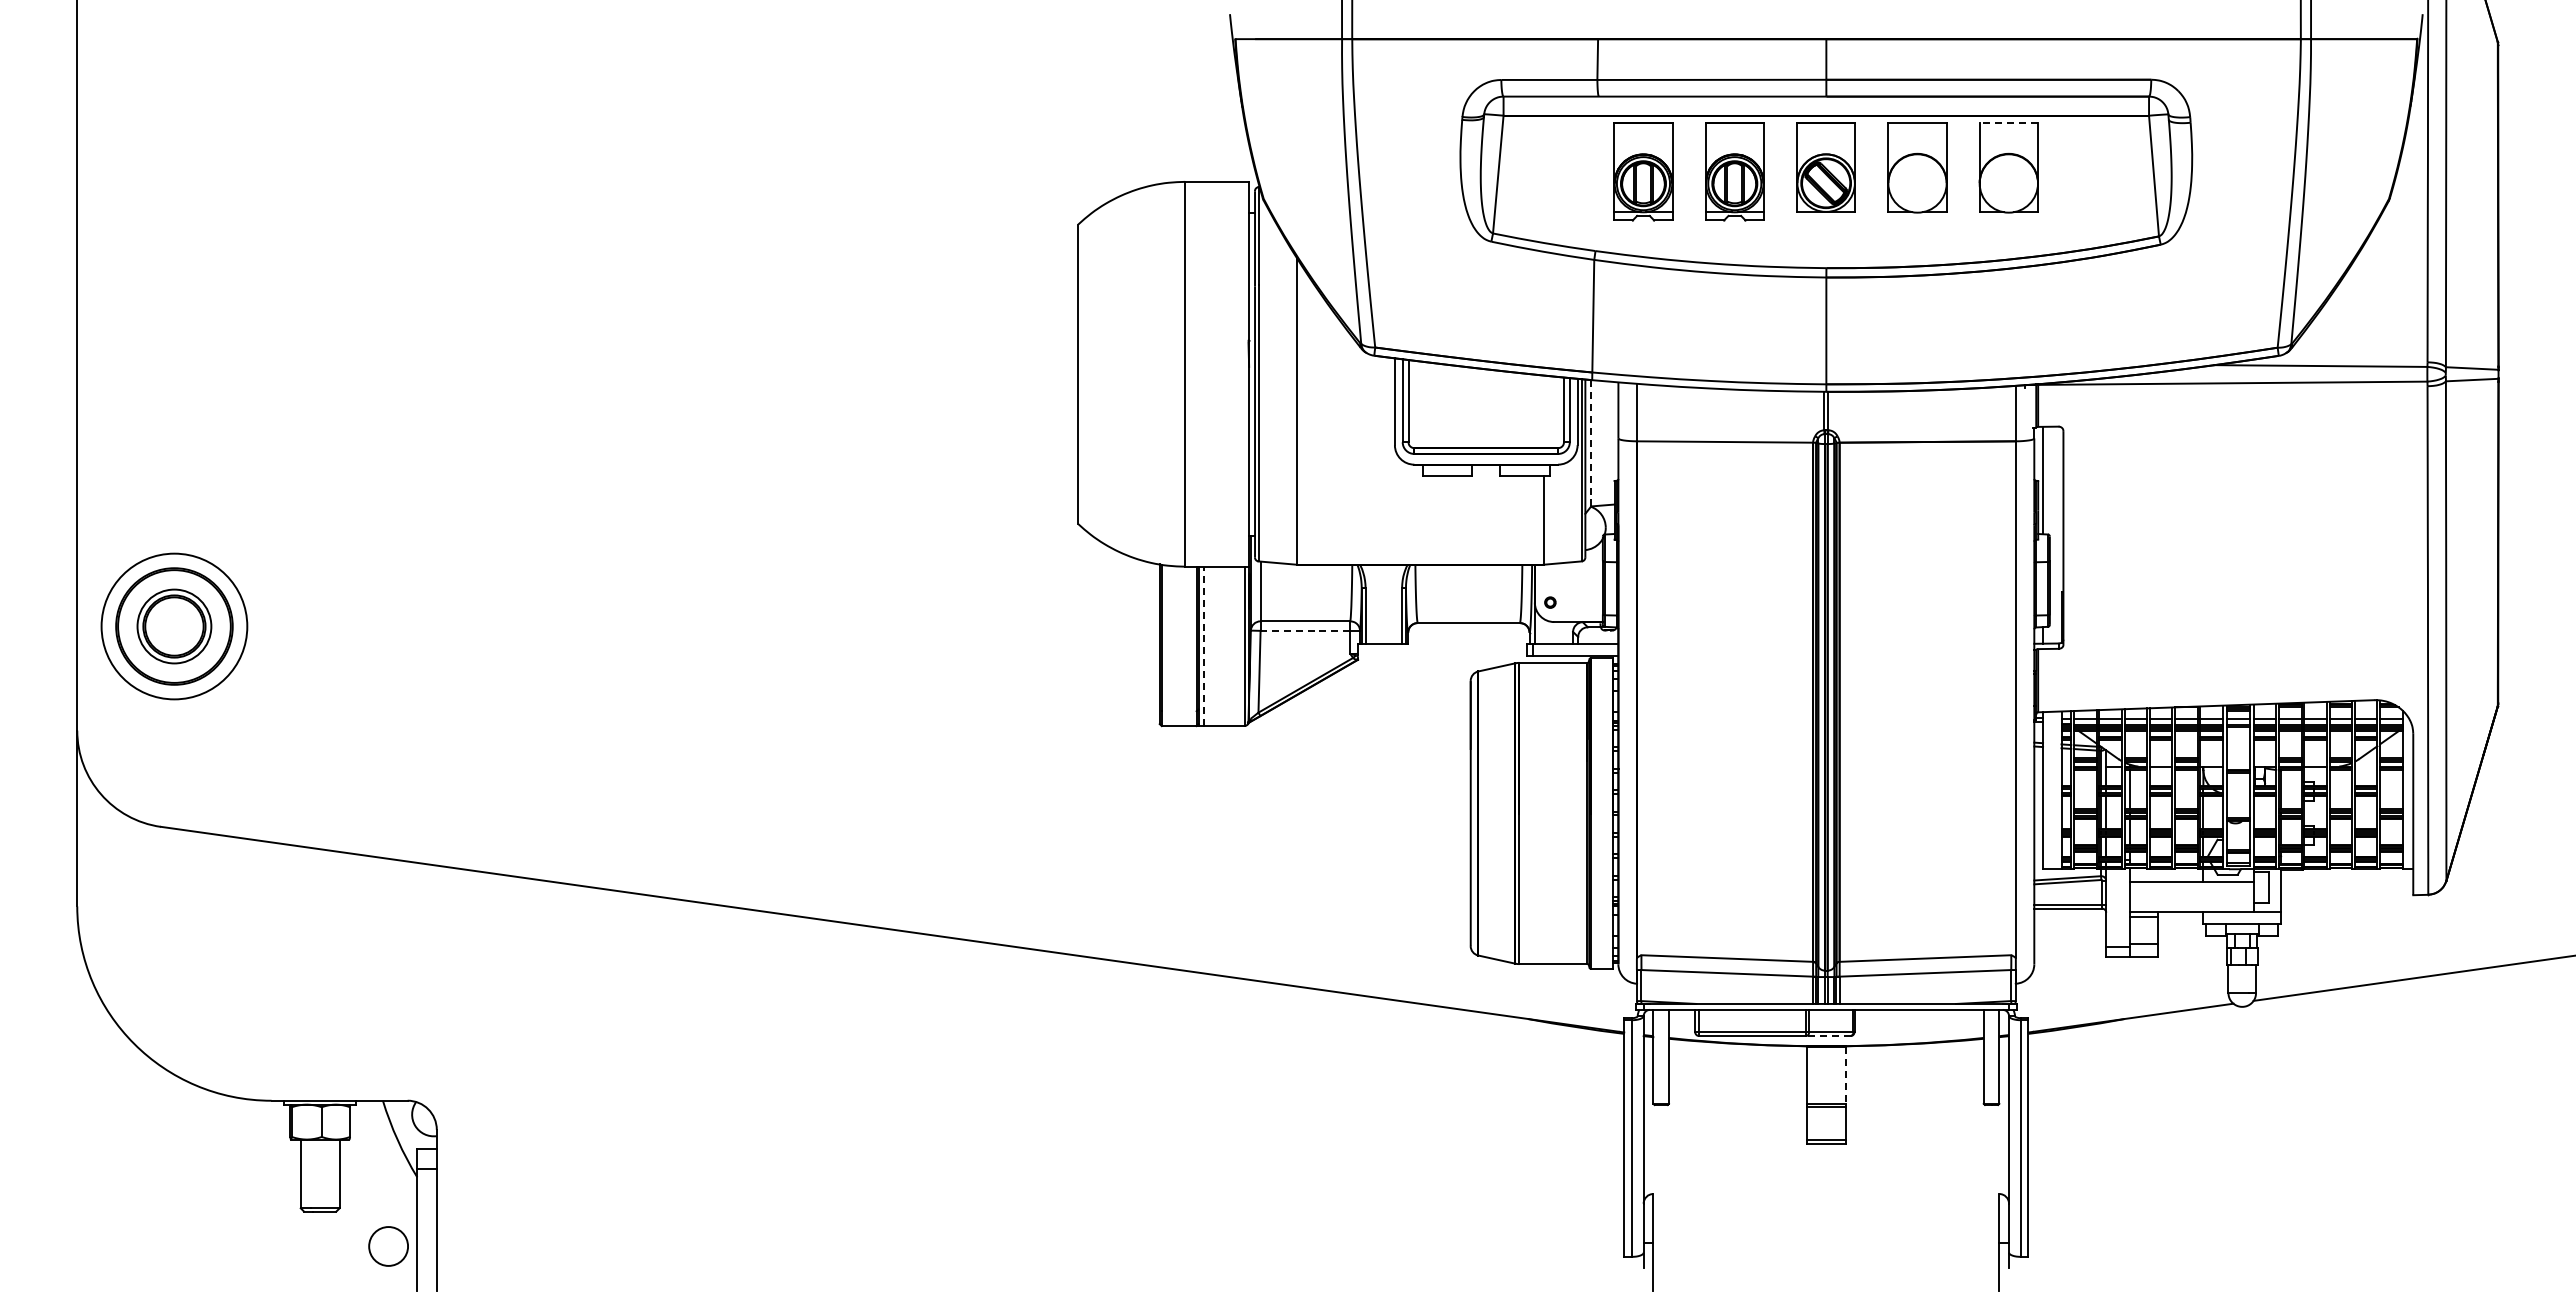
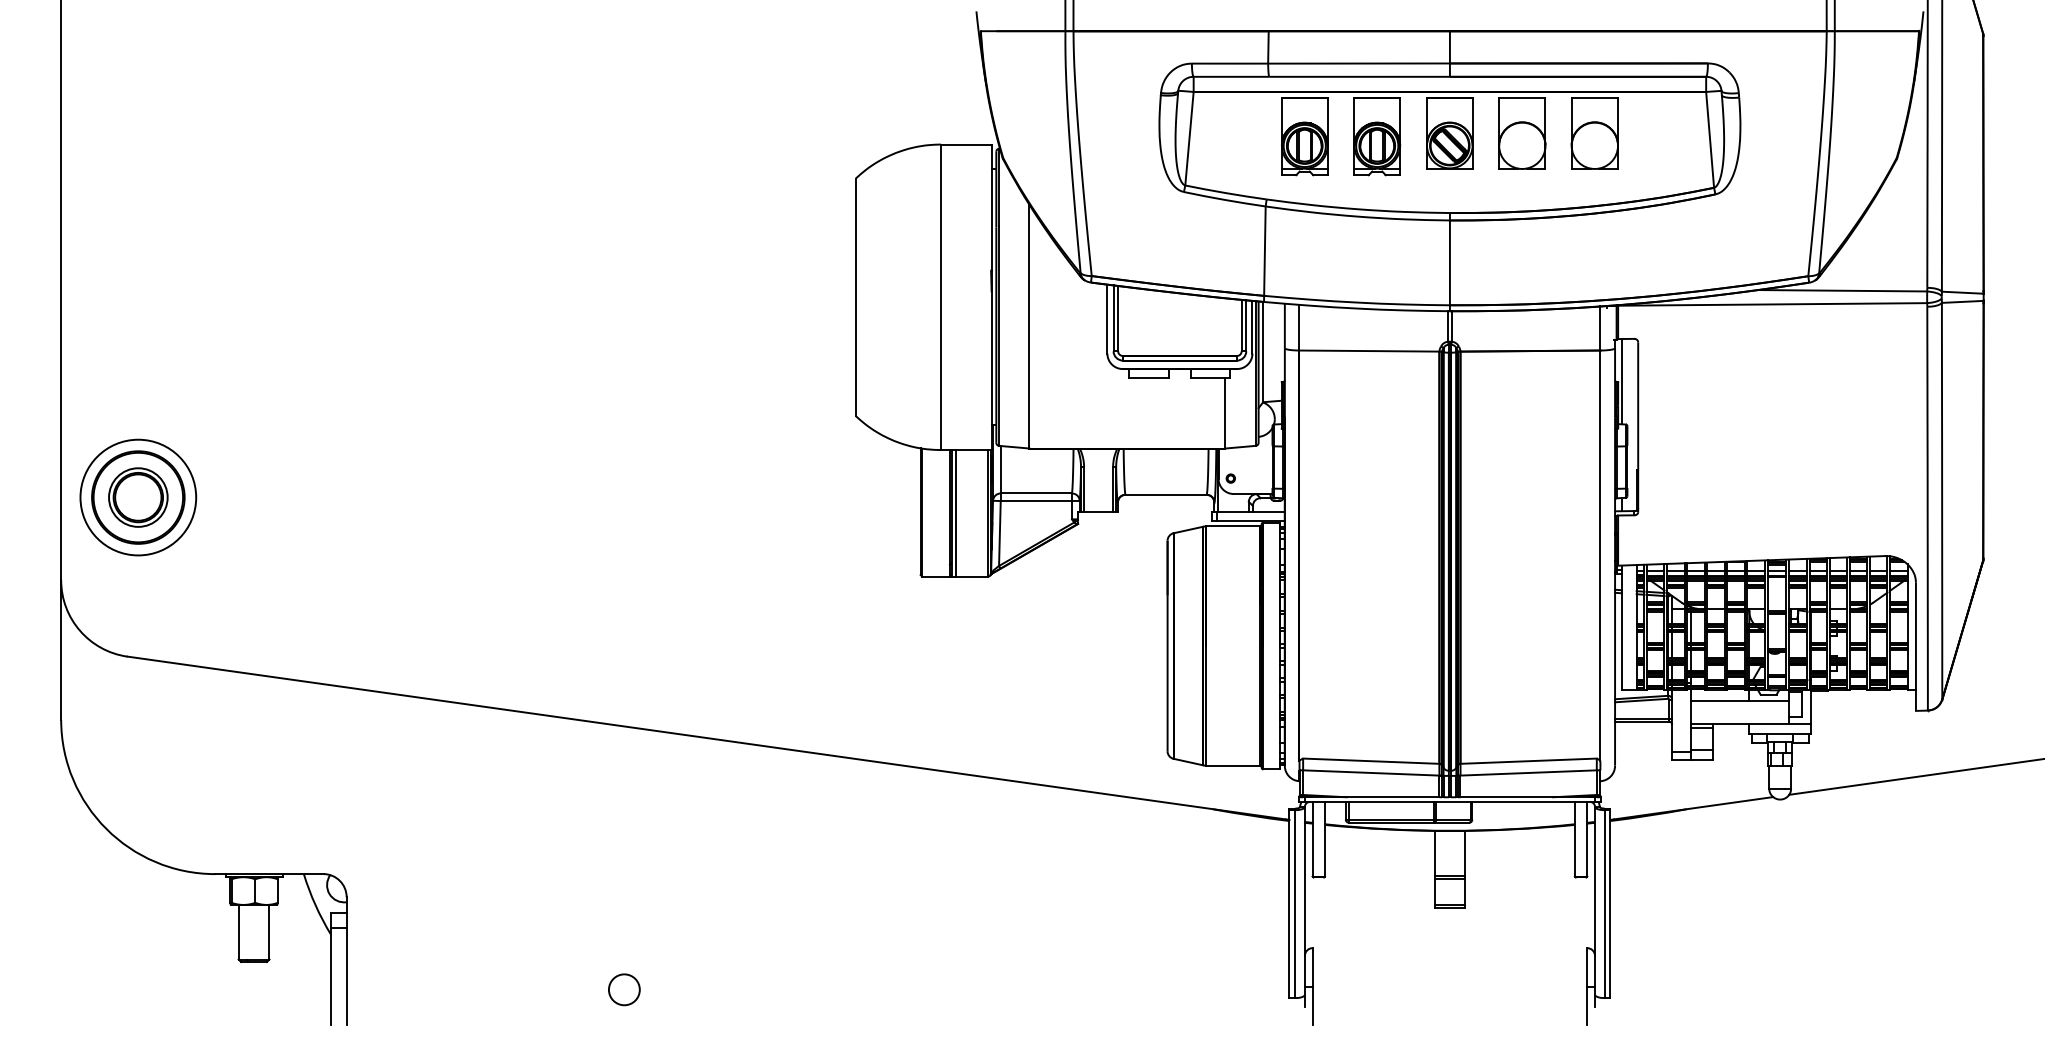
line: (2008, 122) -> (1594, 97), dashed -> solid
line: (1591, 442) -> (1263, 351), dashed -> solid
line: (1305, 630) -> (1036, 500), dashed -> solid
line: (1204, 646) -> (956, 513), dashed -> solid
line: (1827, 1036) -> (1450, 823), dashed -> solid
line: (1845, 1075) -> (1465, 854), dashed -> solid
circle: (388, 1246) -> (624, 989), moved

